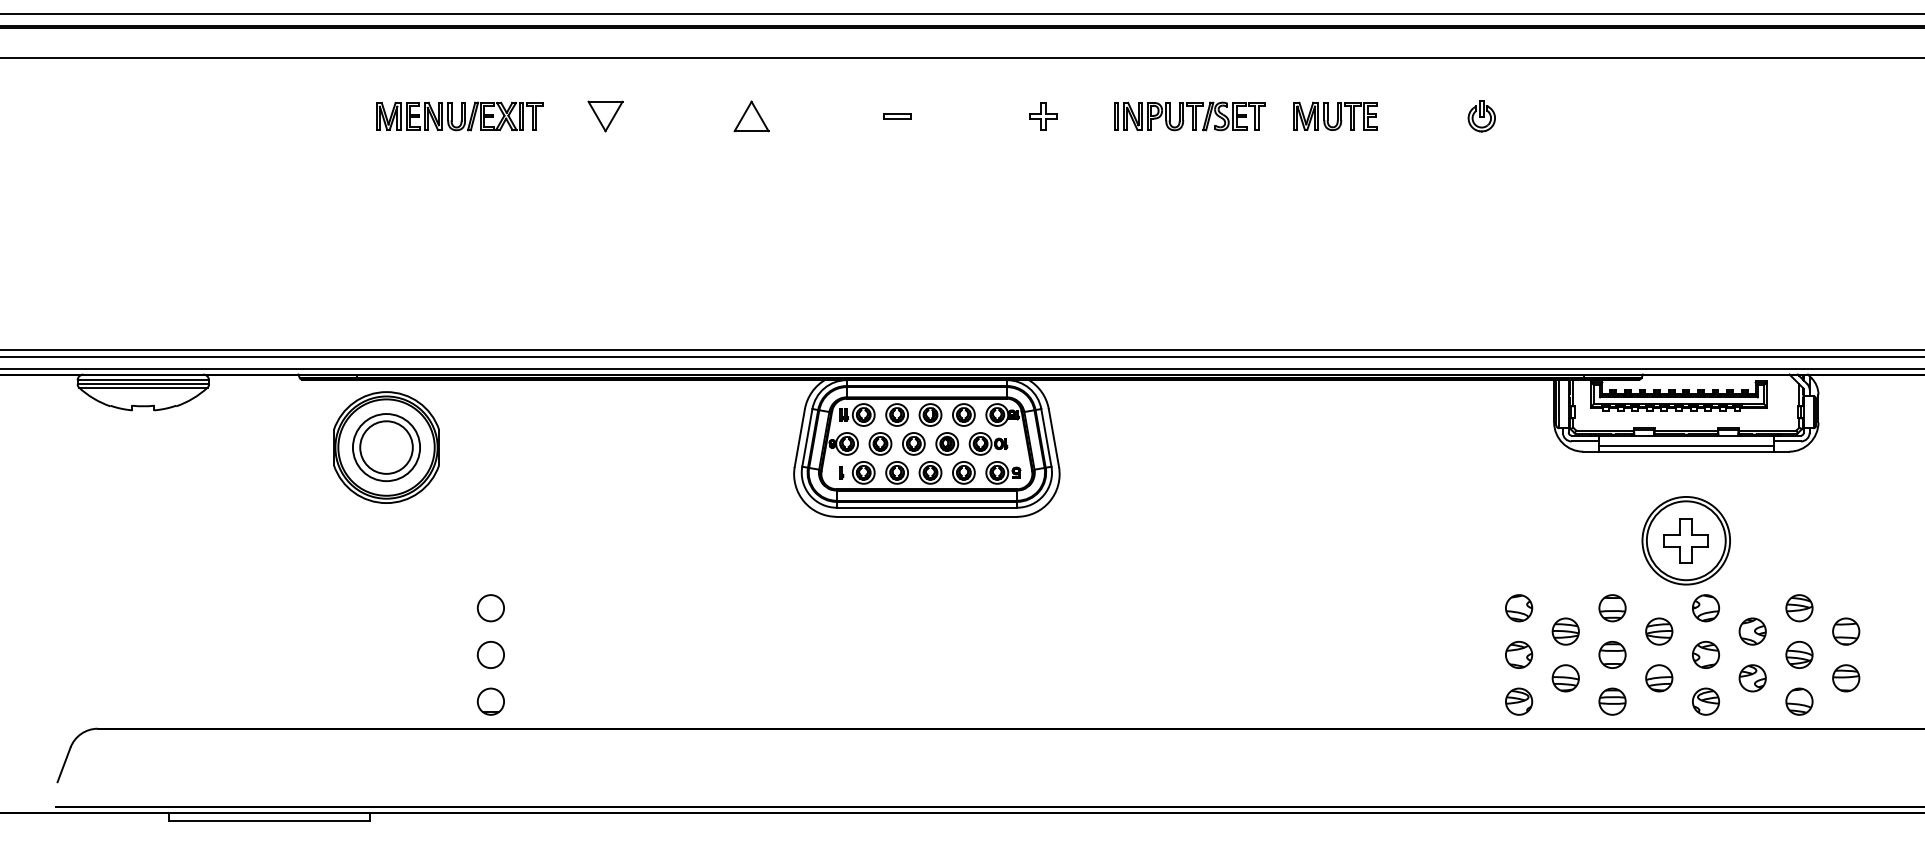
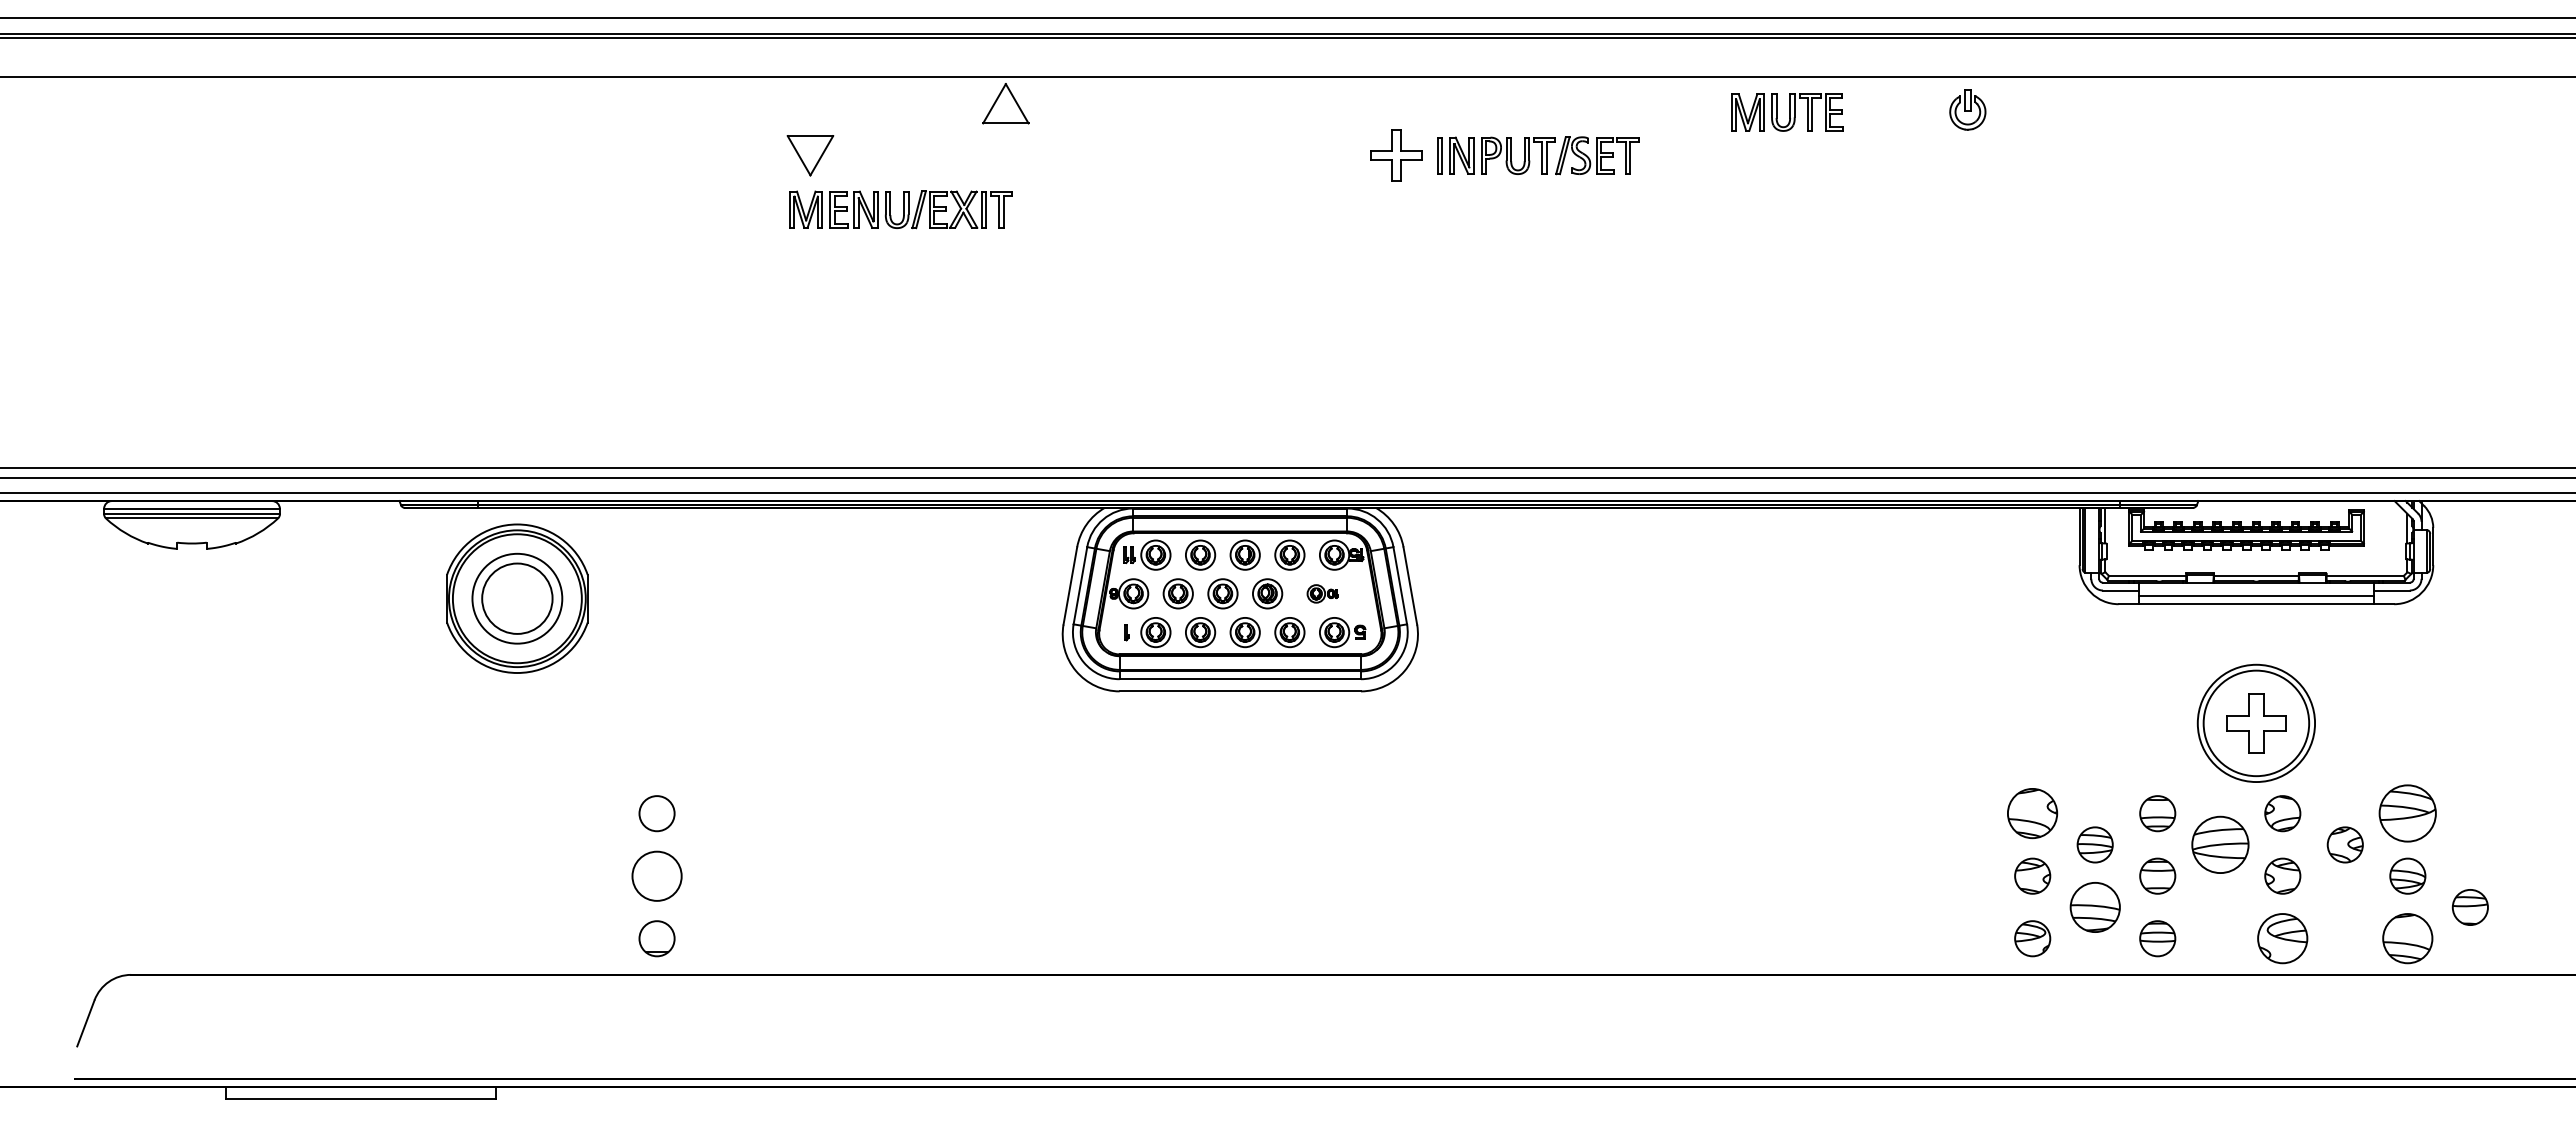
part: (459, 116) -> (900, 209), moved
part: (751, 116) -> (1005, 103), moved
part: (897, 116) -> (1201, 155), removed
part: (1043, 116) -> (1396, 155), size x1.4
part: (1190, 116) -> (1538, 155), moved
part: (1335, 116) -> (1787, 112), moved
part: (1481, 116) -> (1967, 109), moved
part: (988, 443) -> (1322, 593), size x0.6
part: (1518, 608) -> (2032, 813), size x1.4
part: (1799, 608) -> (2407, 813), size x1.6
part: (1658, 631) -> (2219, 844), size x1.6
part: (1845, 631) -> (2469, 844), removed
circle: (490, 654) -> (656, 875), size x1.4
part: (1565, 678) -> (2094, 907), size x1.4
part: (1658, 678) -> (2219, 907), removed
part: (1752, 678) -> (2344, 907), removed
part: (1705, 701) -> (2282, 938), size x1.4
part: (1799, 701) -> (2407, 938), size x1.4

